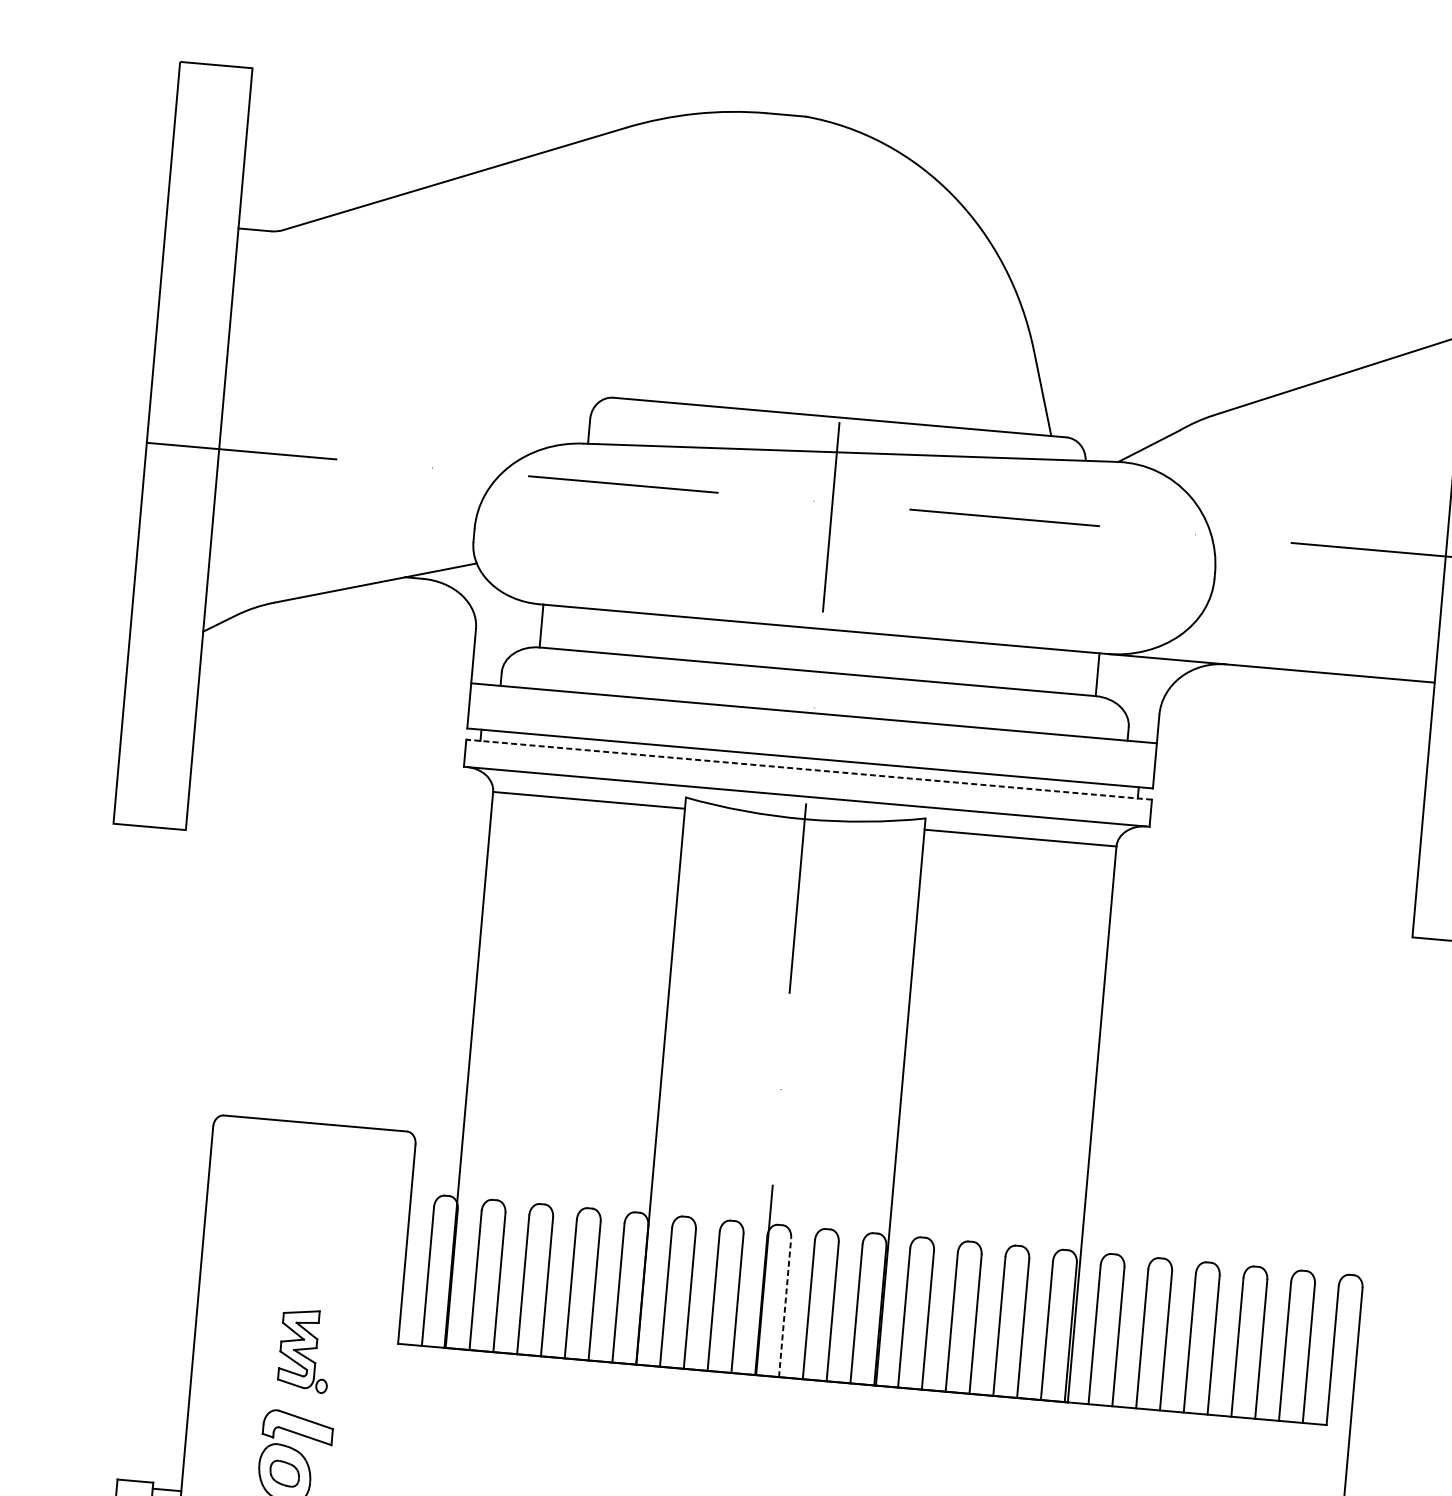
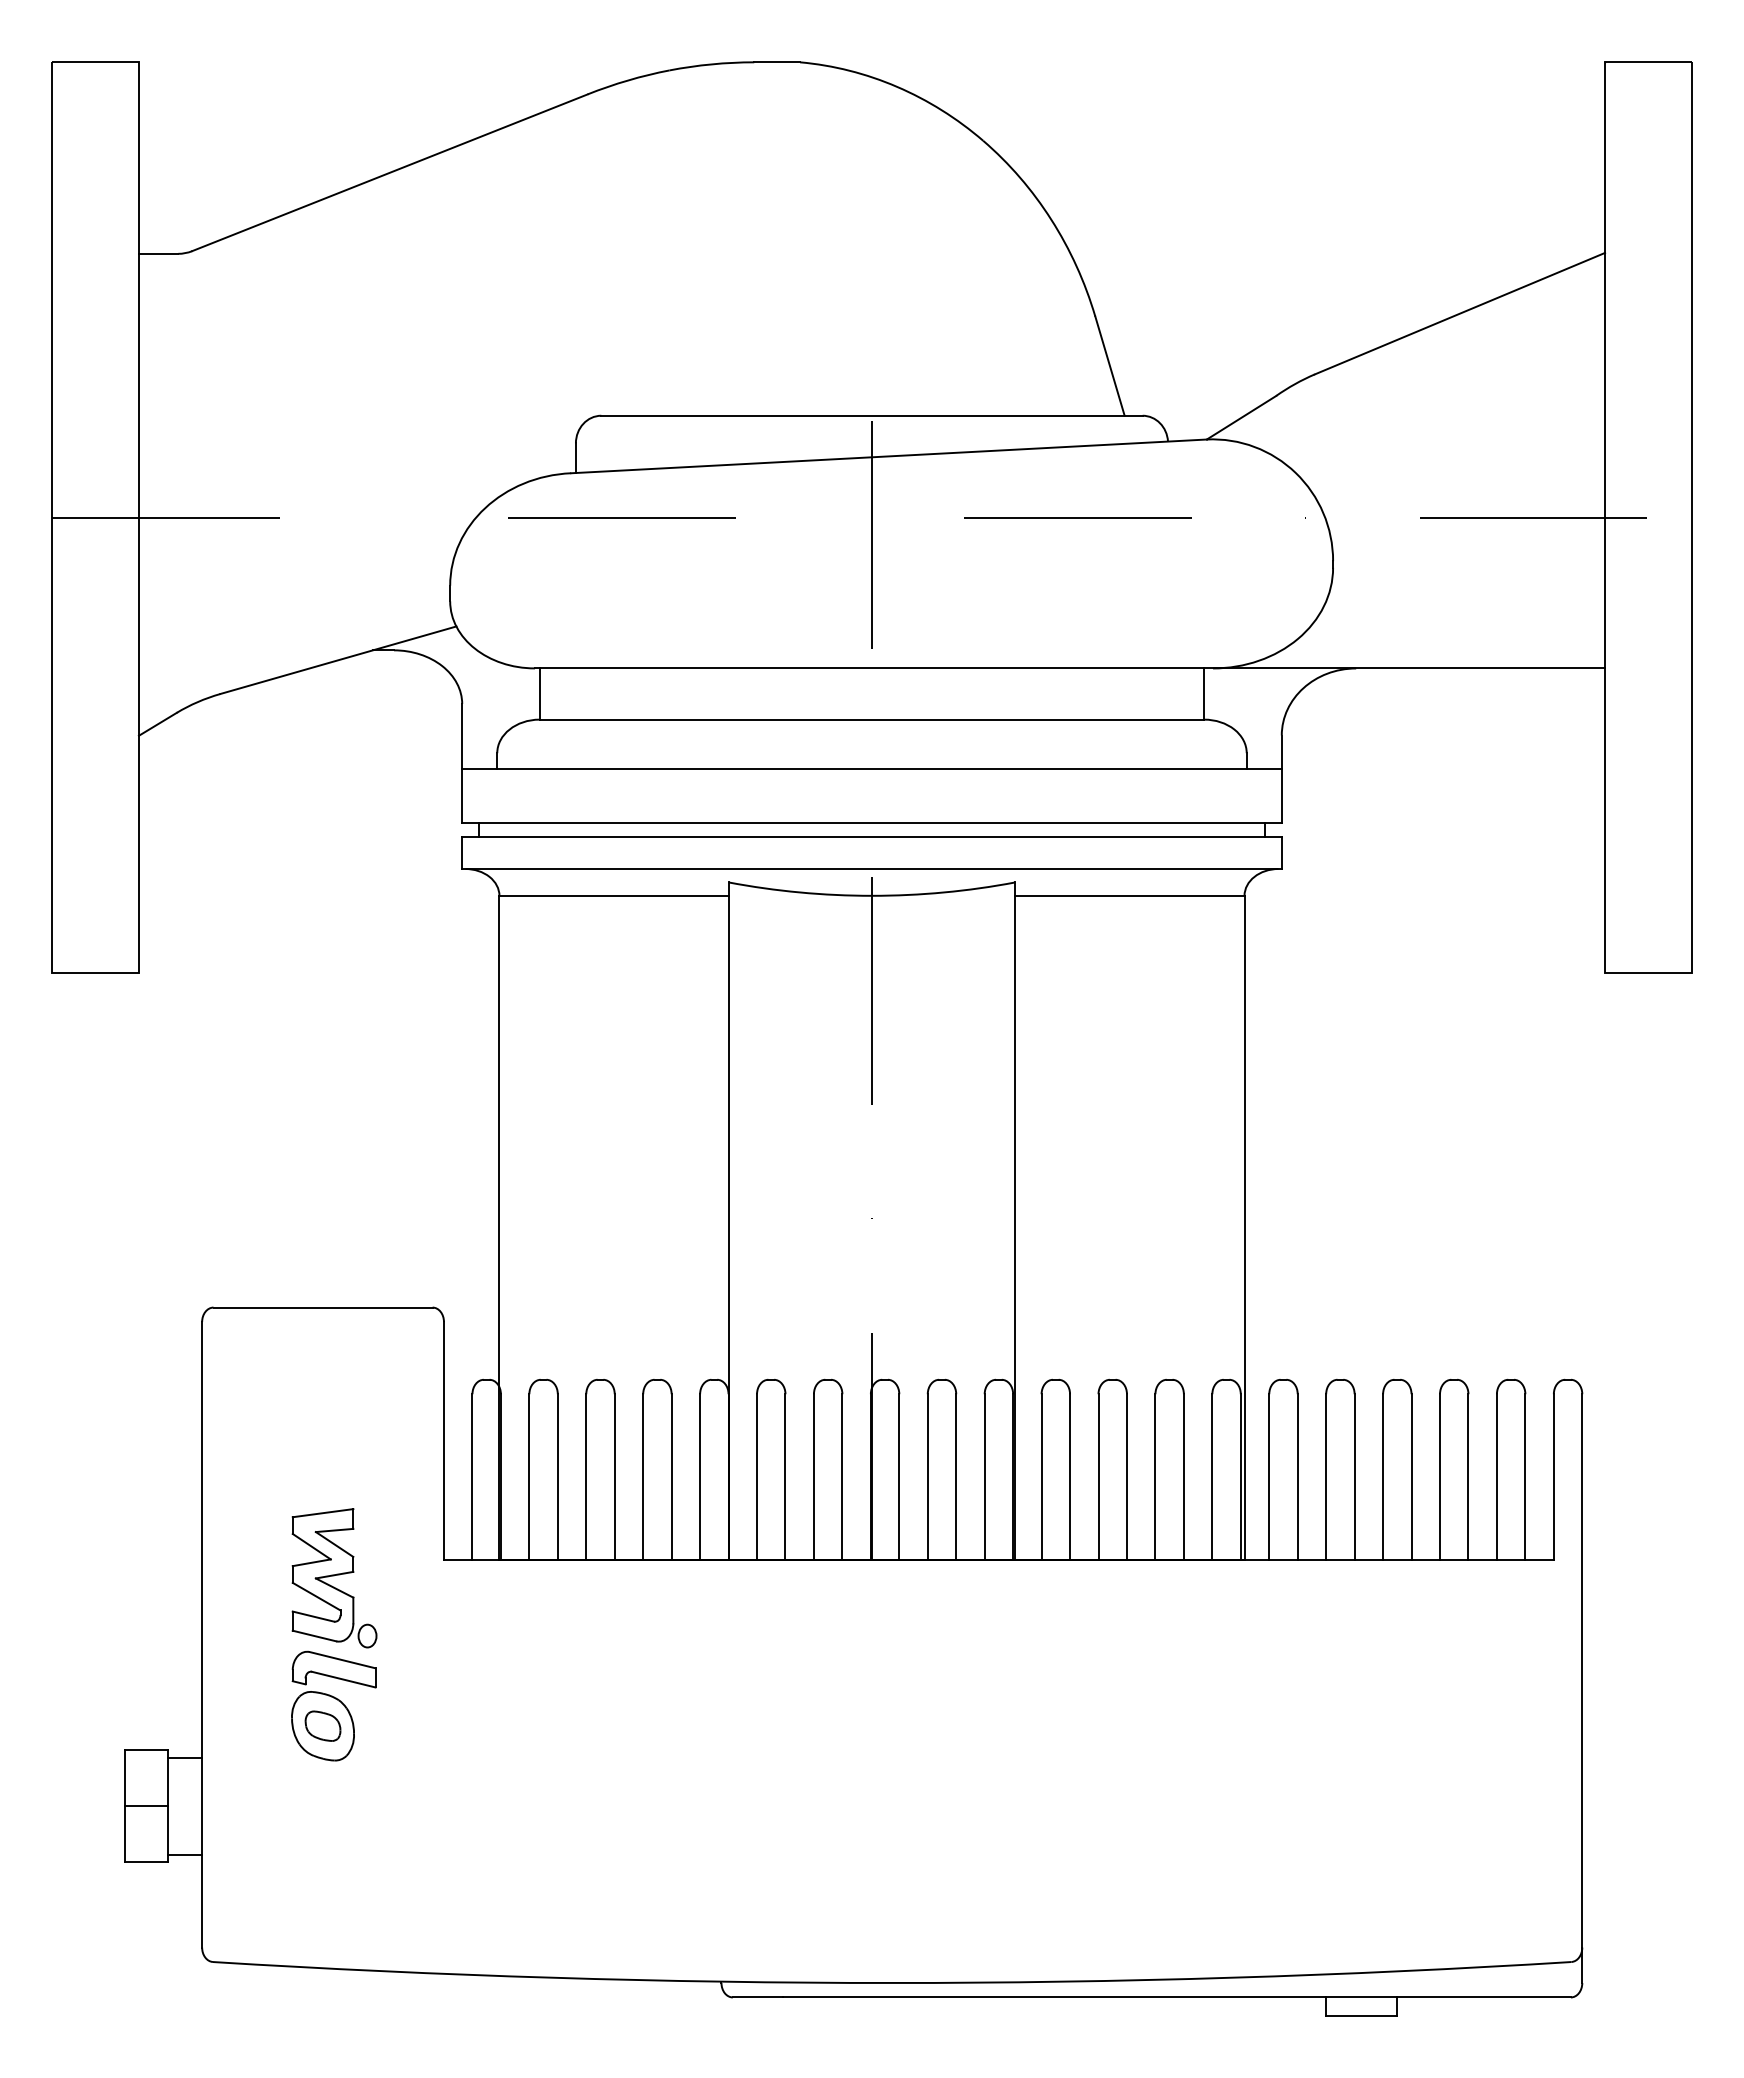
line: (809, 769) -> (872, 836), dashed -> solid
line: (785, 1307) -> (899, 1476), dashed -> solid
part: (305, 1350) -> (334, 1578), size x1.43

